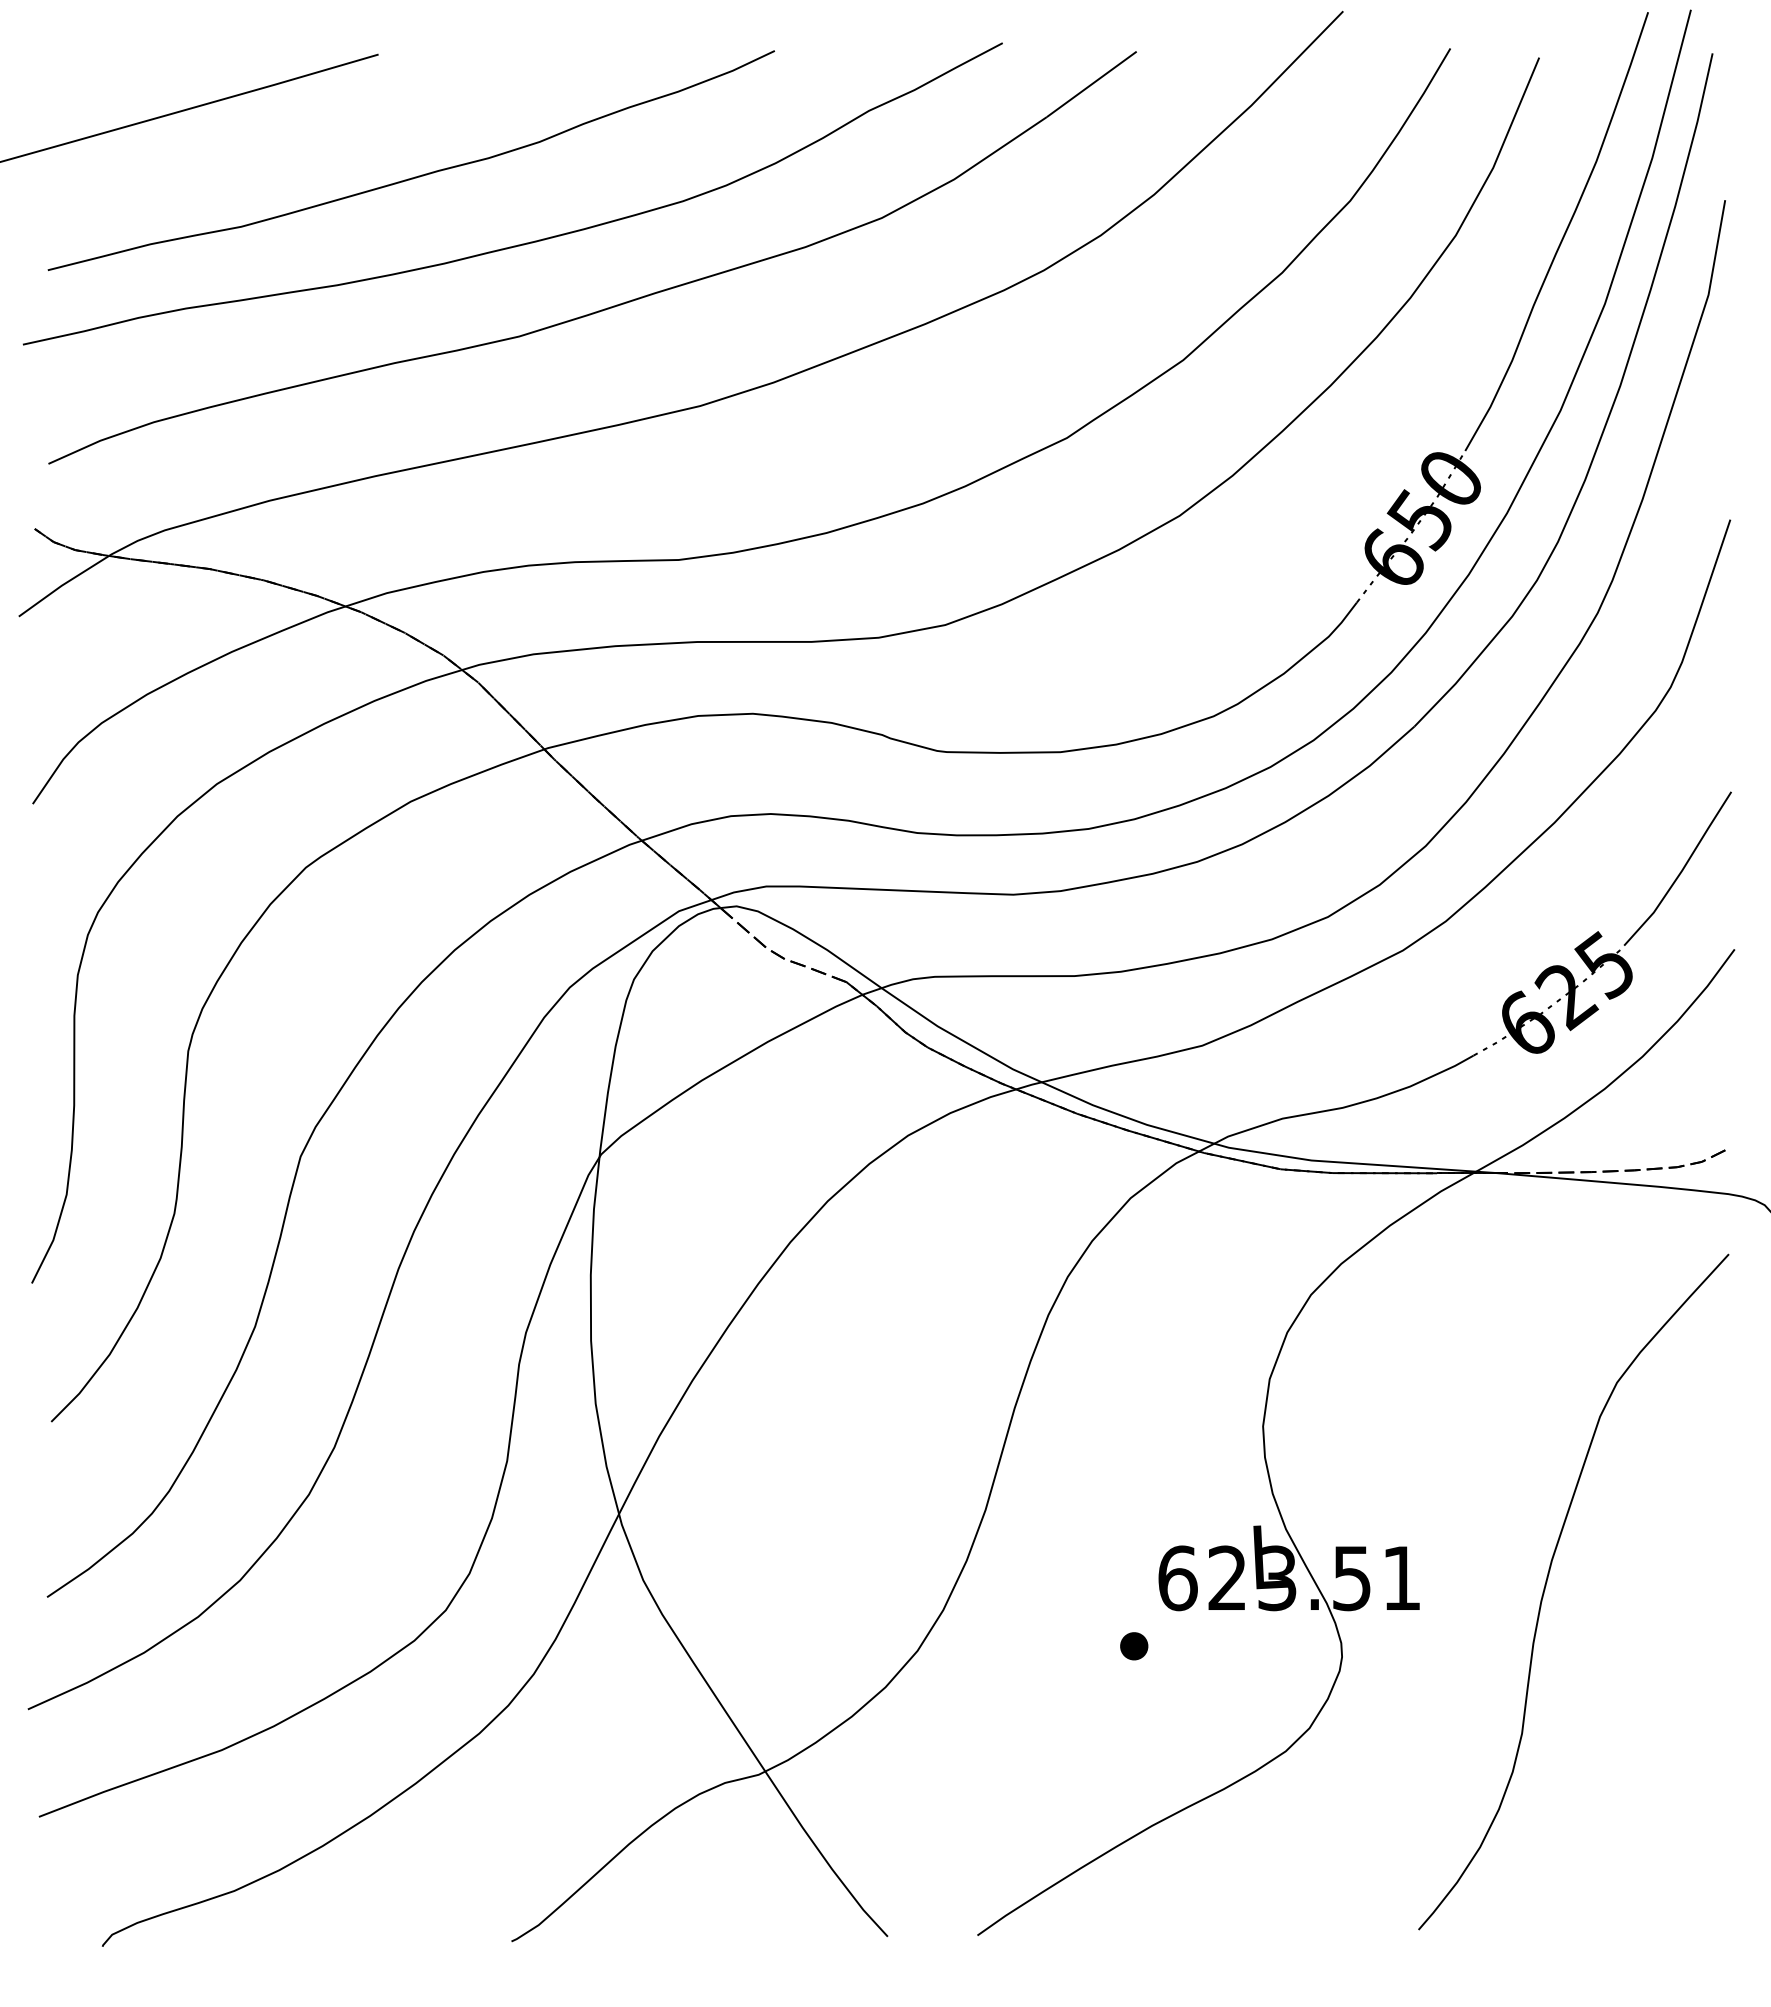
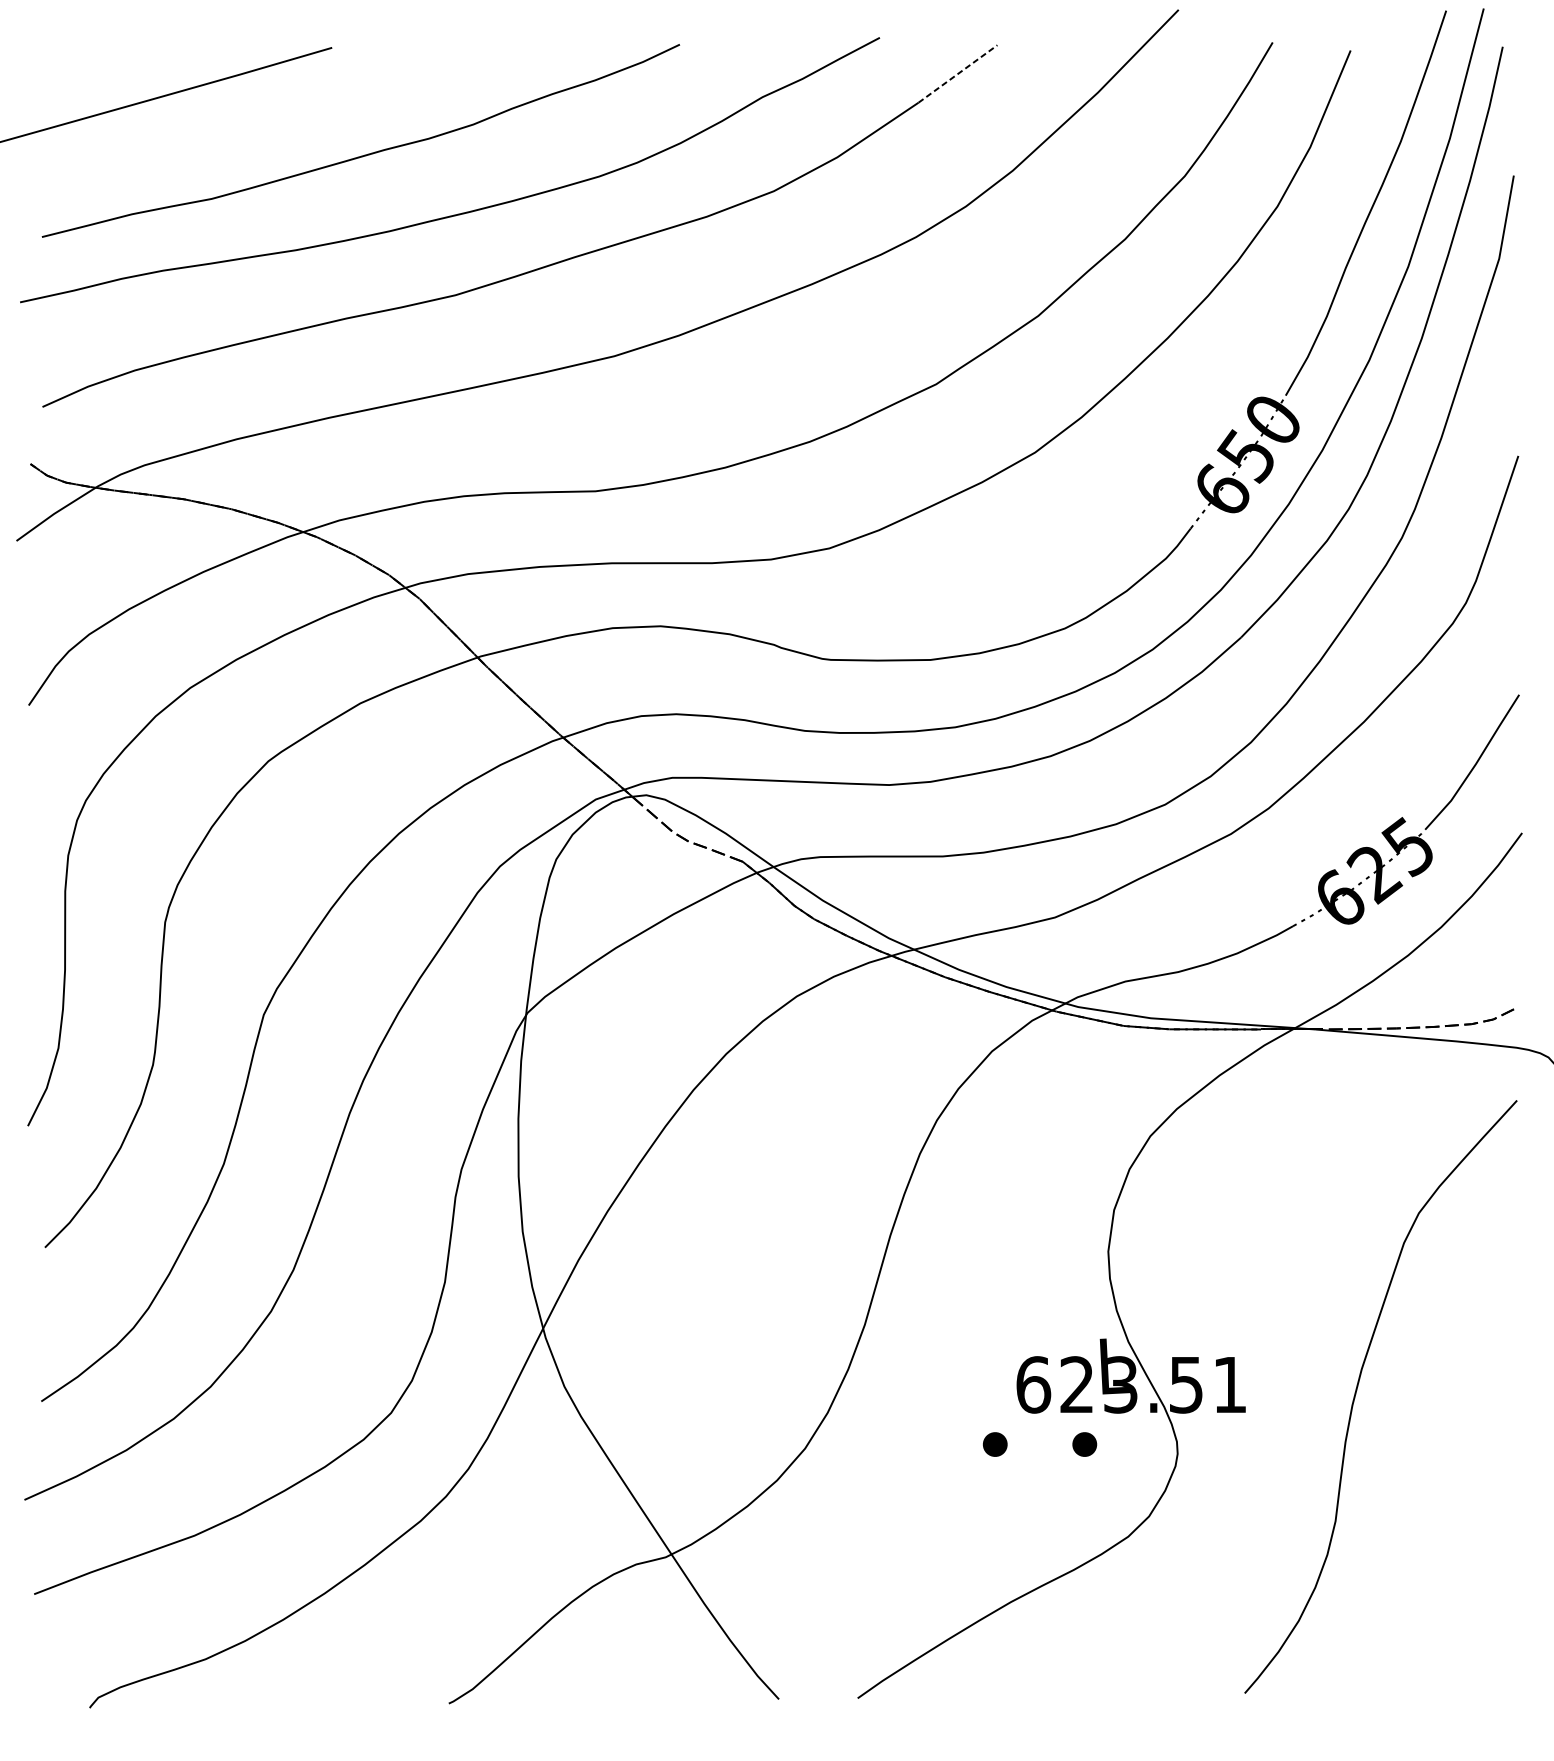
line: (1091, 84) -> (957, 74), solid -> dashed
part: (1236, 1646) -> (1085, 1444), added

